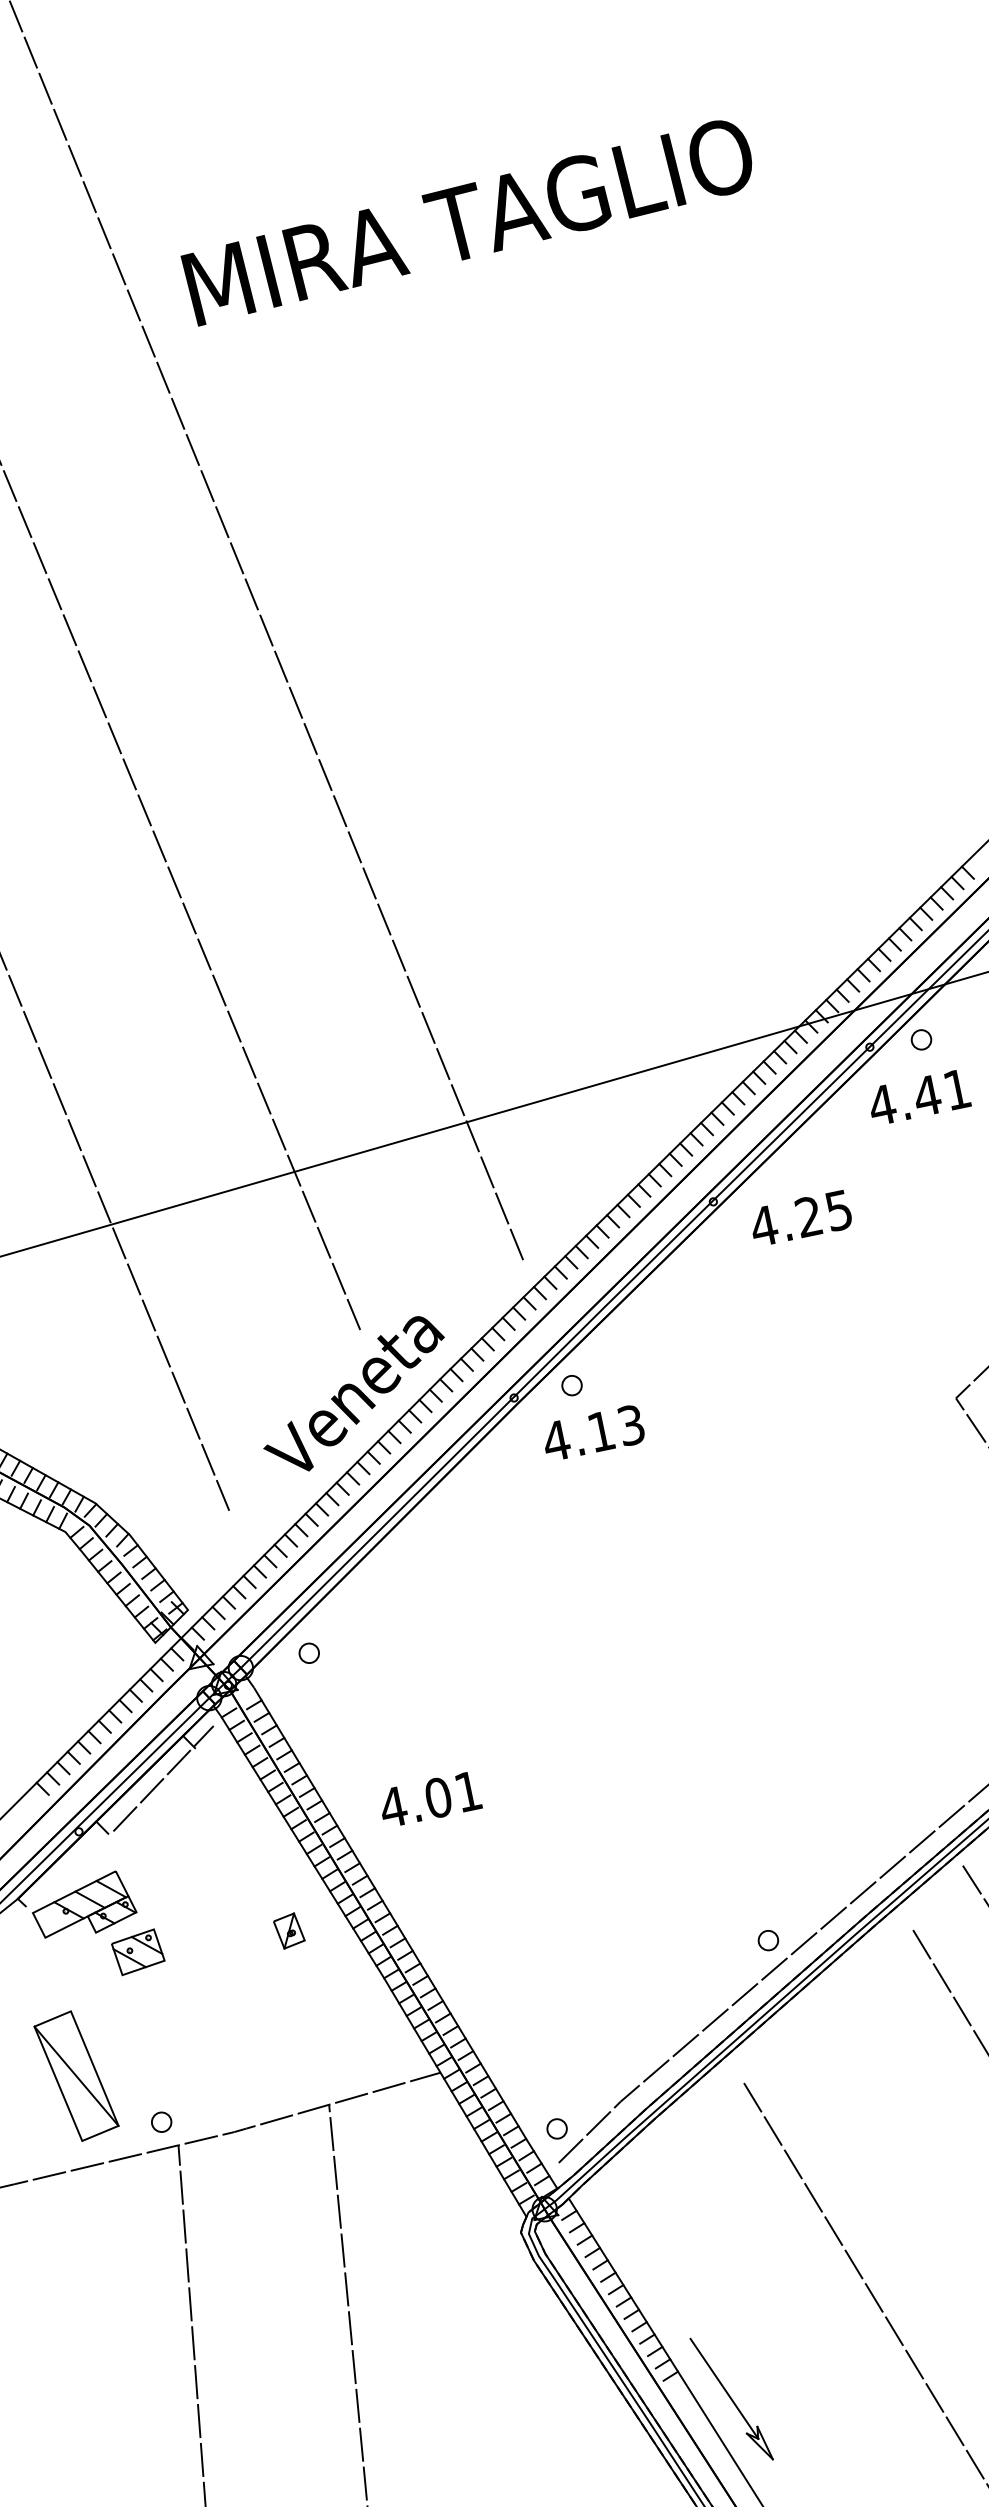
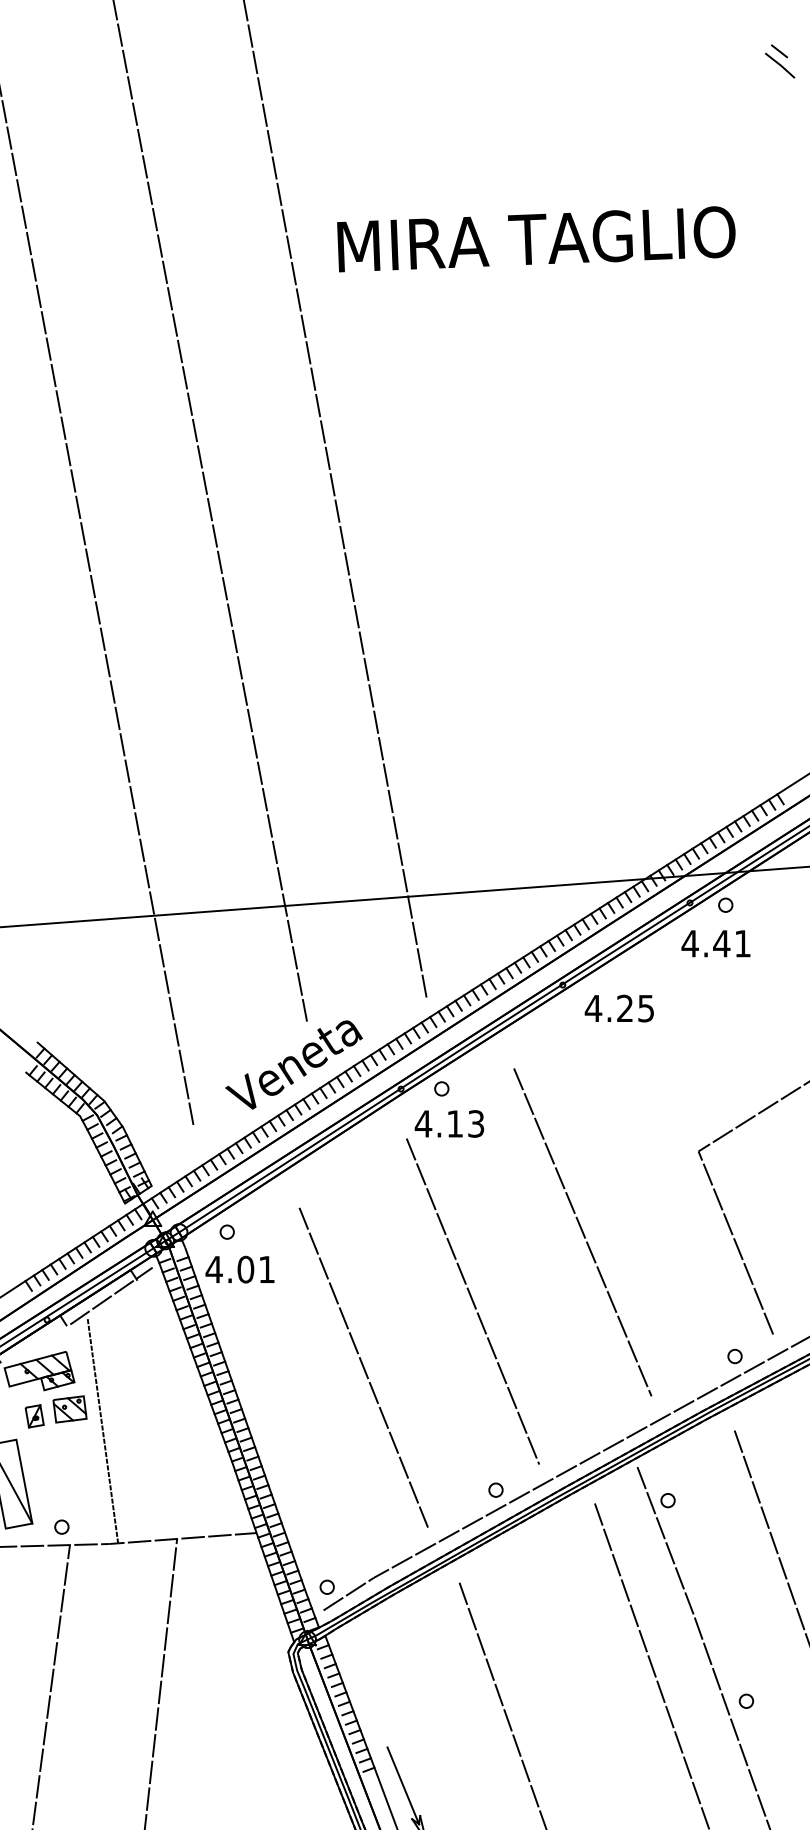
text: (469, 221) -> (536, 239), moved
line: (814, 1548) -> (582, 1232), added
line: (678, 1679) -> (472, 1301), added
text: (429, 1799) -> (239, 1269), moved
line: (543, 1805) -> (363, 1367), added
part: (289, 1931) -> (34, 1416), moved
line: (191, 1974) -> (102, 1431), added

